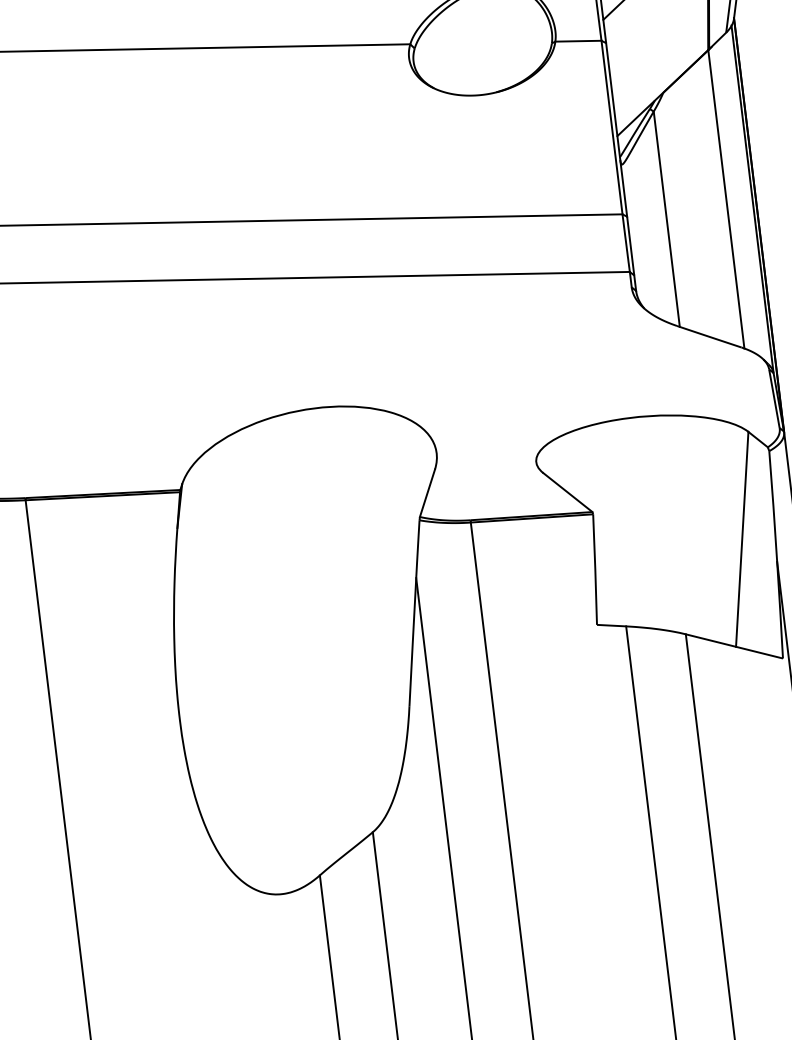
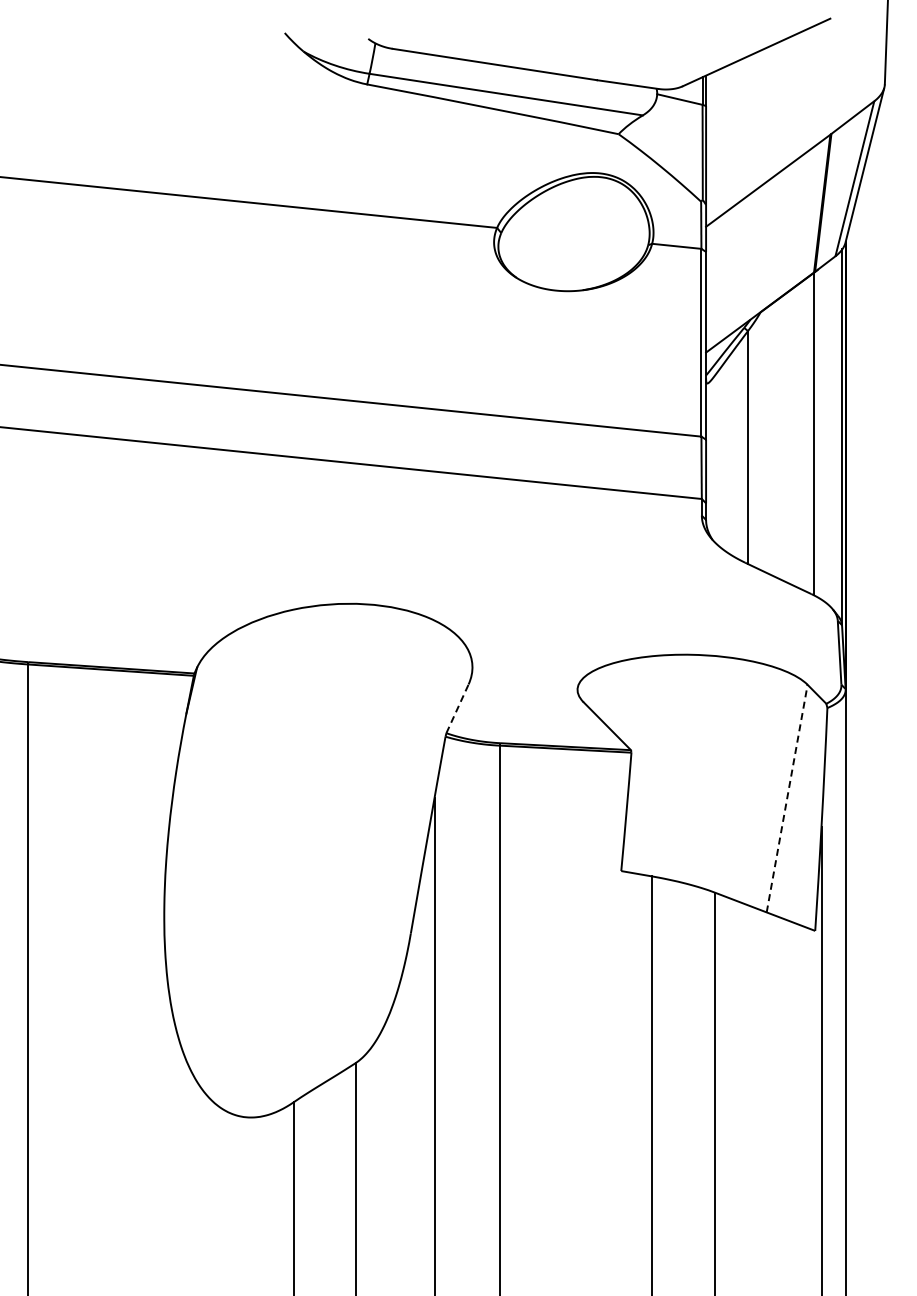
line: (427, 492) -> (457, 708), solid -> dashed
line: (742, 539) -> (787, 798), solid -> dashed

